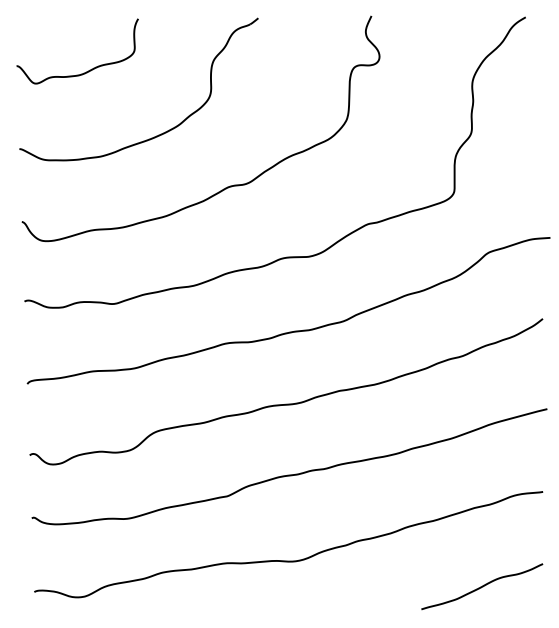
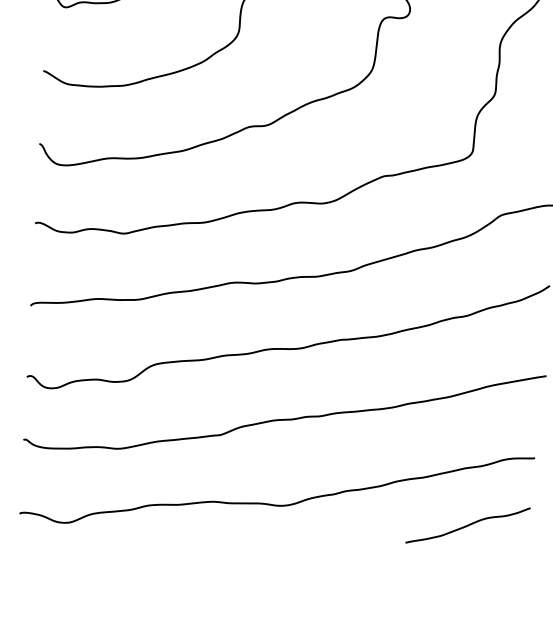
curve: (482, 586) -> (468, 525), moved

